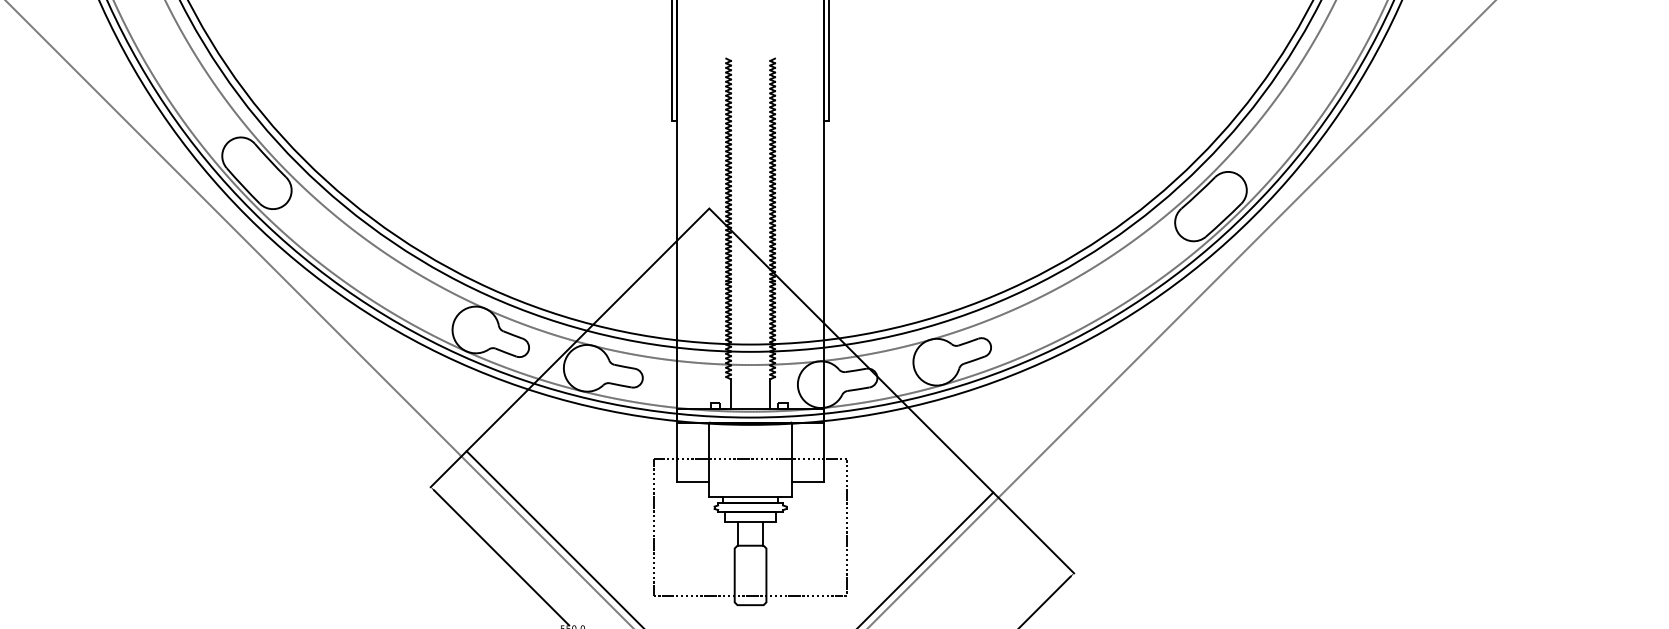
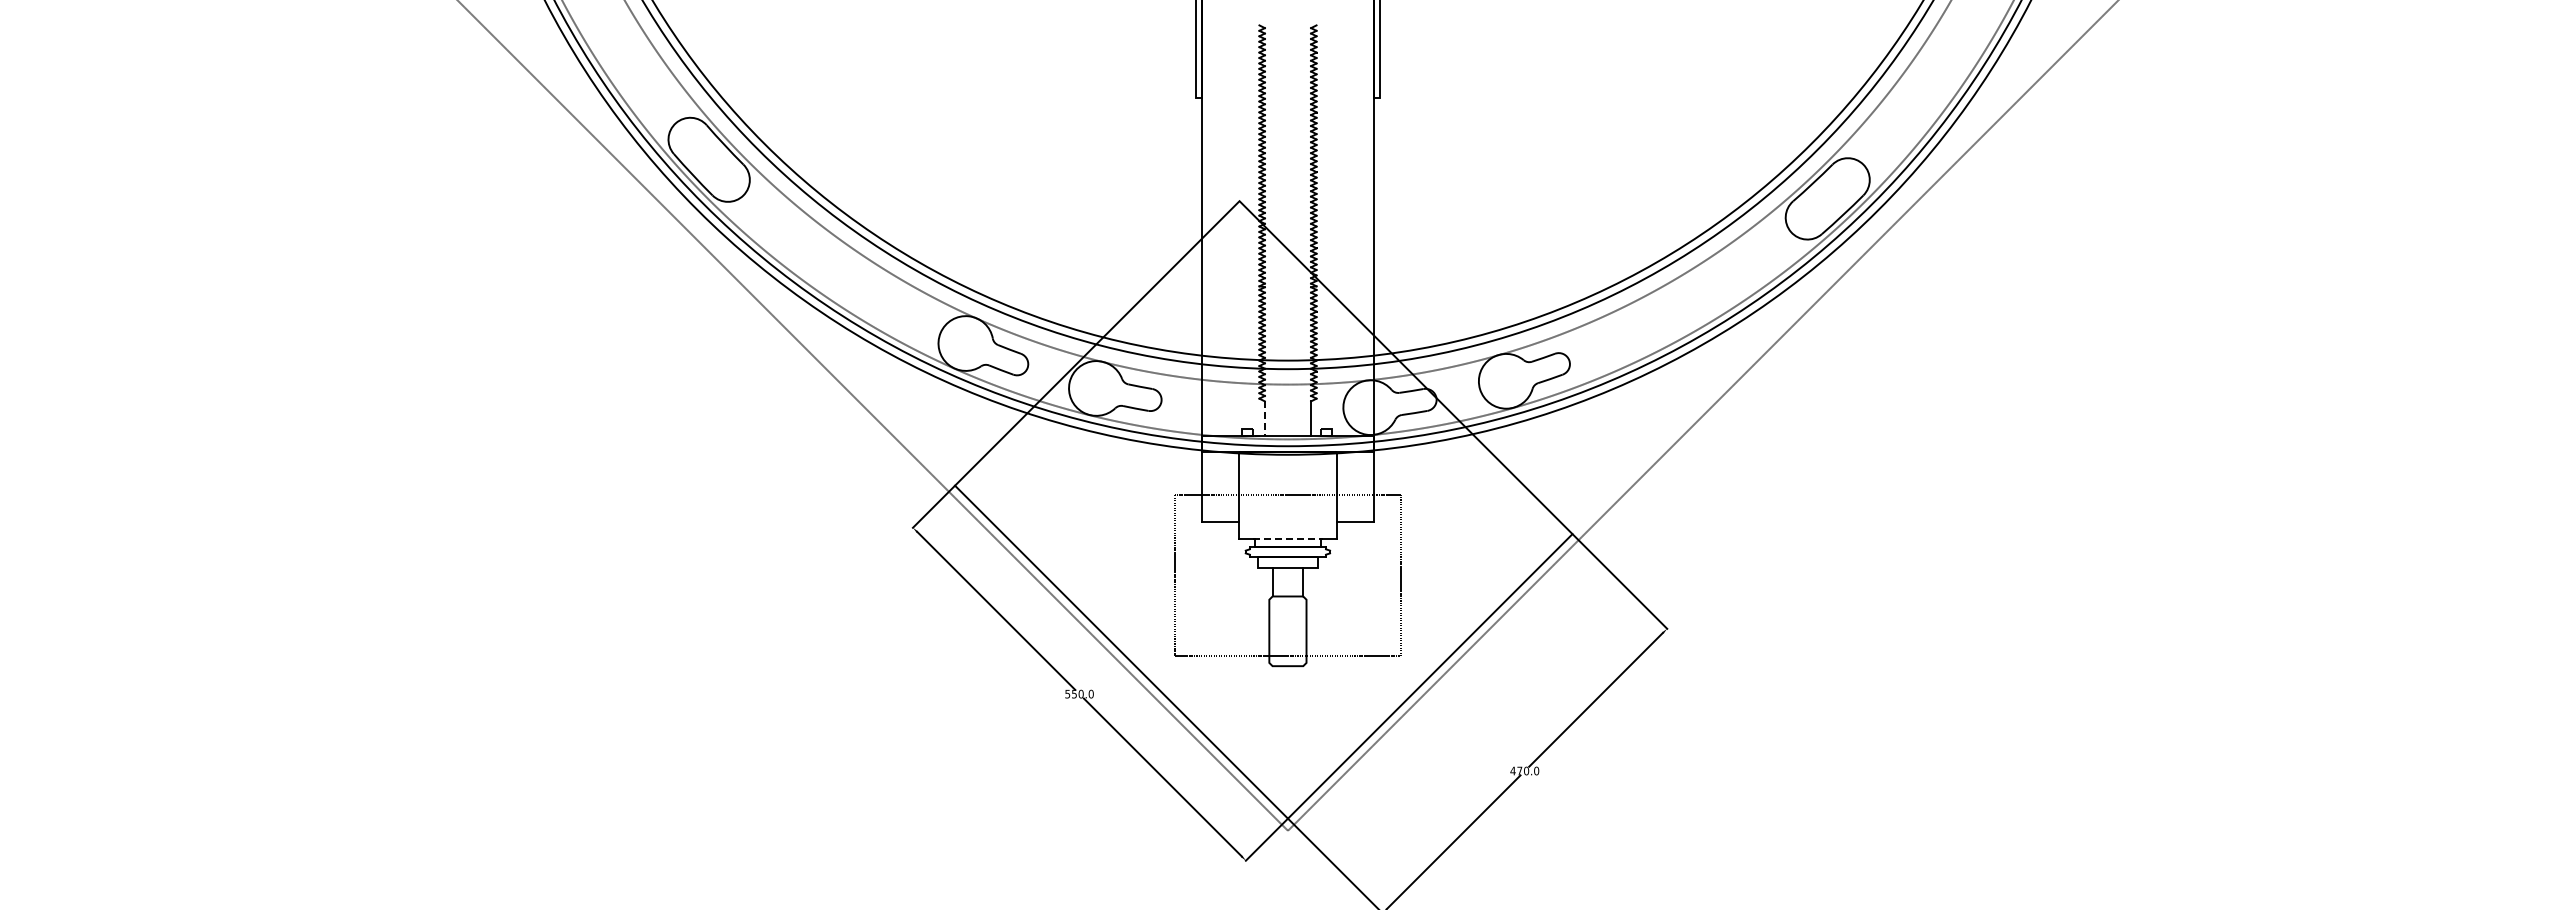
line: (730, 394) -> (1264, 419), solid -> dashed
line: (751, 497) -> (1288, 539), solid -> dashed

